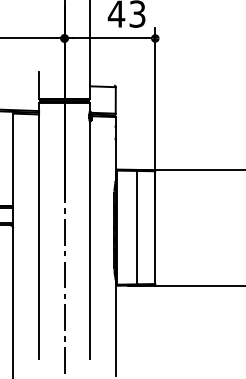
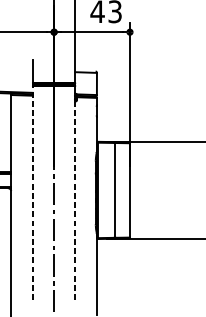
line: (39, 231) -> (33, 193), solid -> dashed
line: (90, 239) -> (75, 200), solid -> dashed

